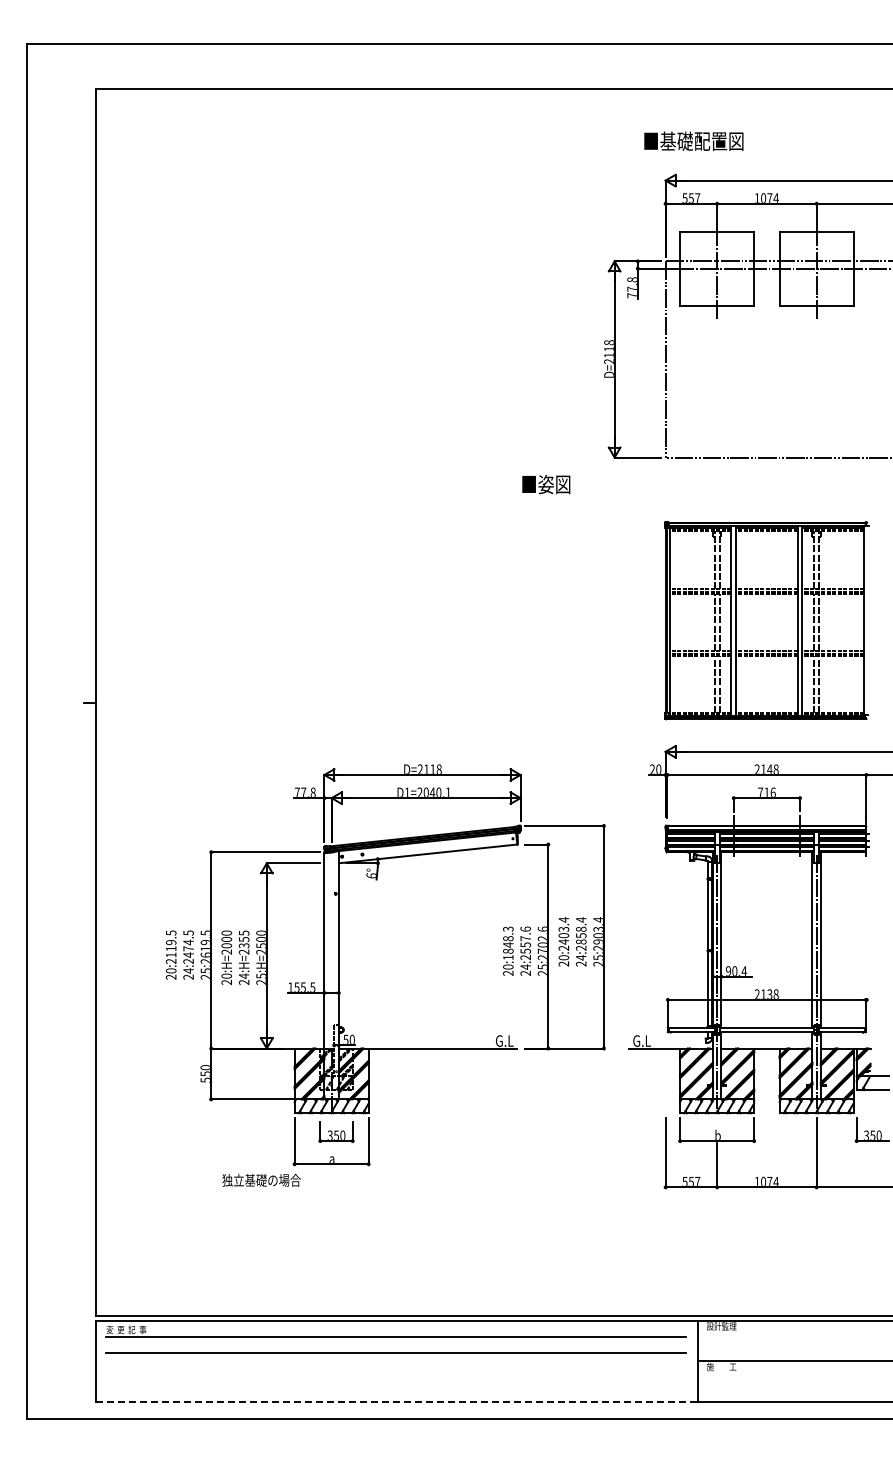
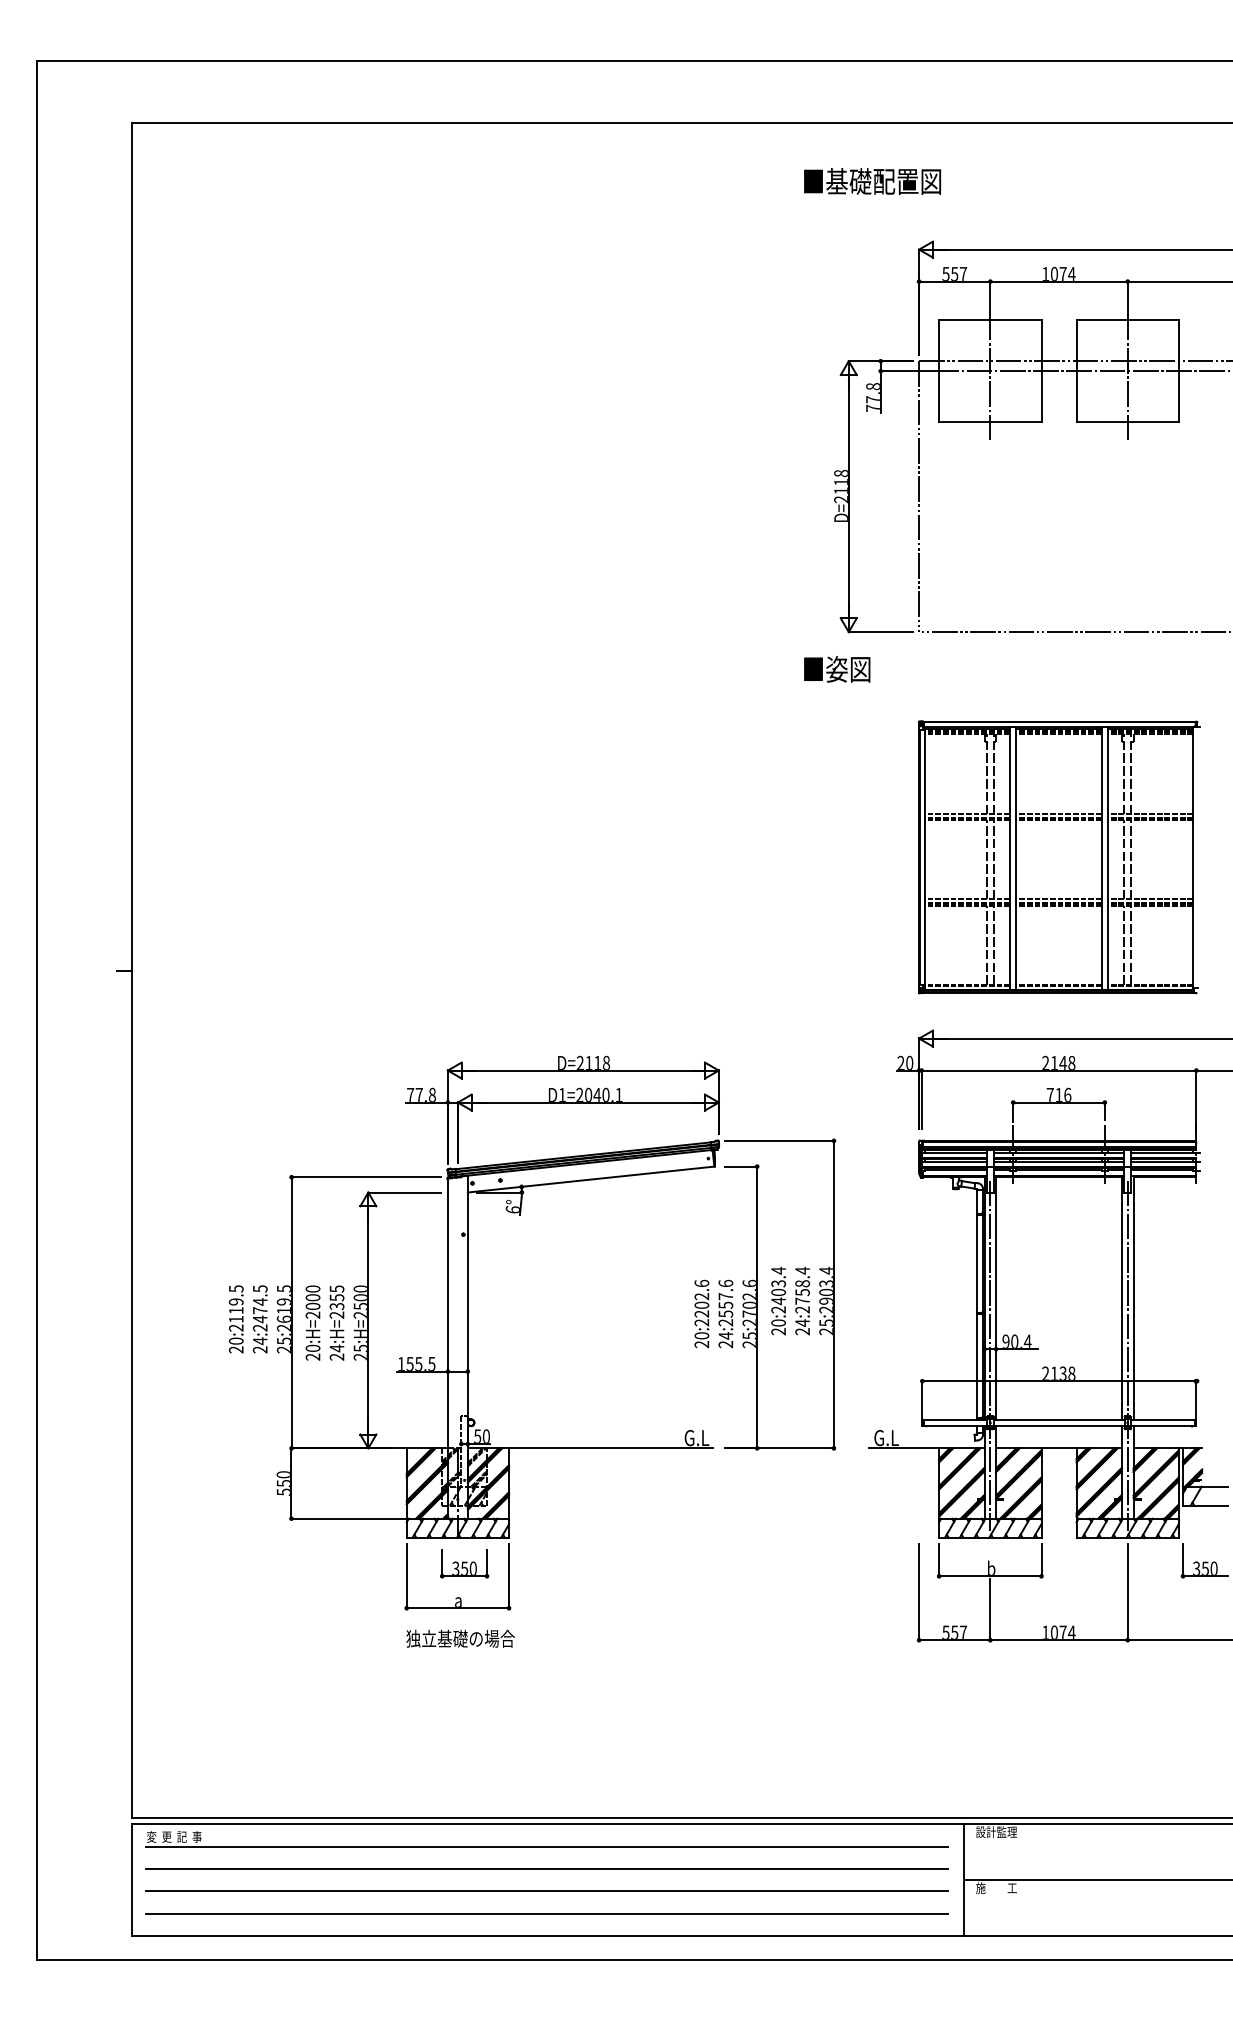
text: (693, 141) -> (872, 181), moved
text: (546, 484) -> (837, 669), moved
text: (581, 941) -> (802, 1300), 24:2858.4 -> 24:2758.4
text: (508, 943) -> (702, 1303), 20:1848.3 -> 20:2202.6
text: (261, 1180) -> (460, 1638), moved
line: (395, 1369) -> (546, 1891), added
line: (395, 1385) -> (546, 1913), added
line: (397, 1401) -> (548, 1935), dashed -> solid

